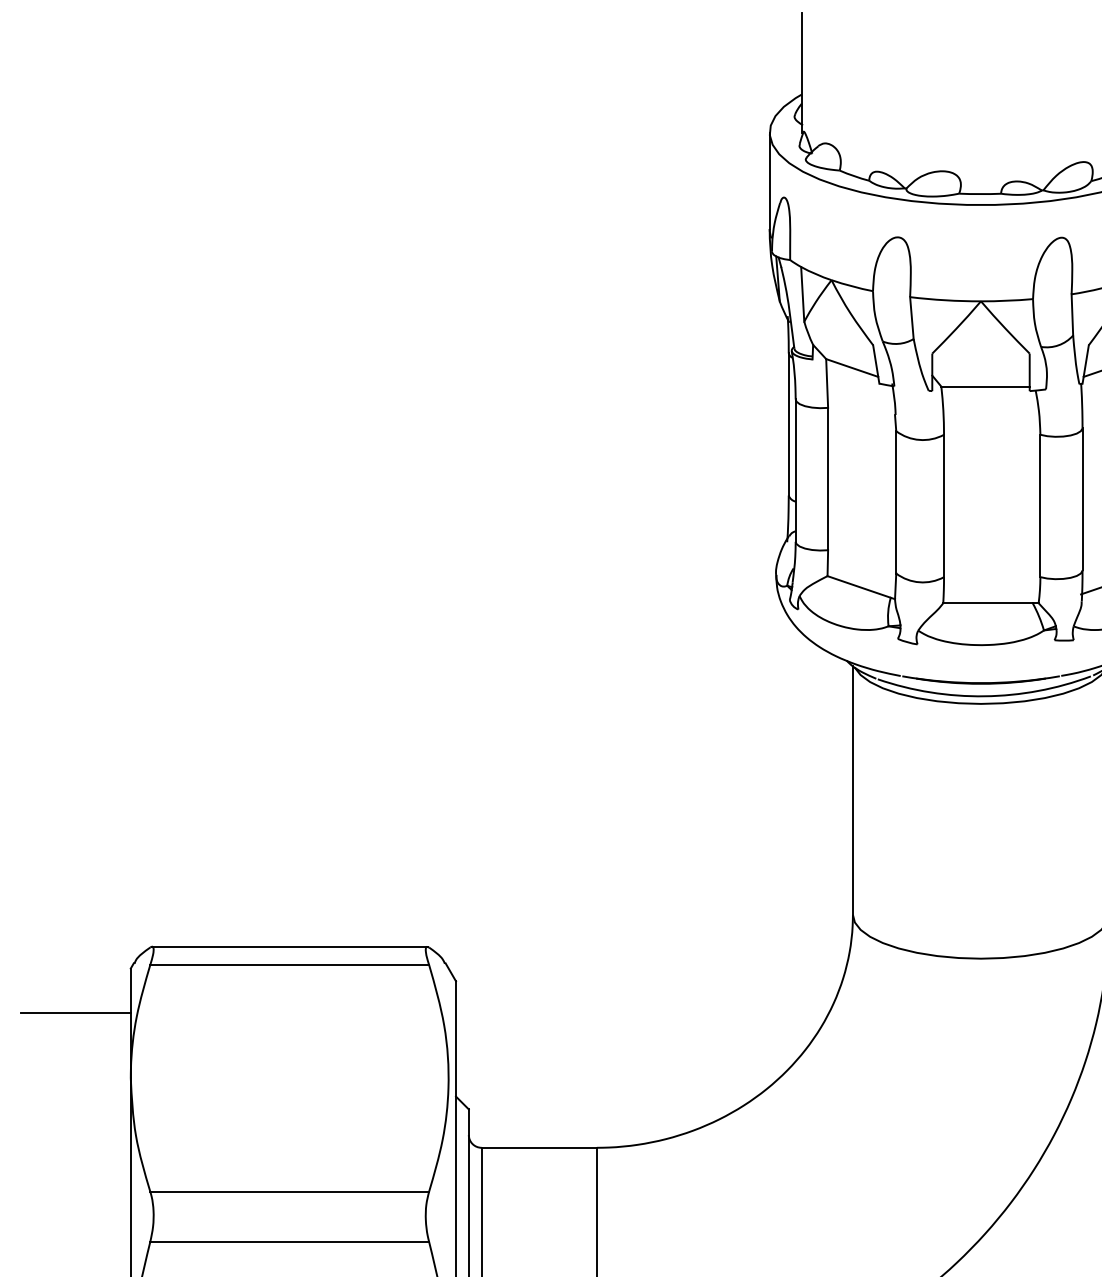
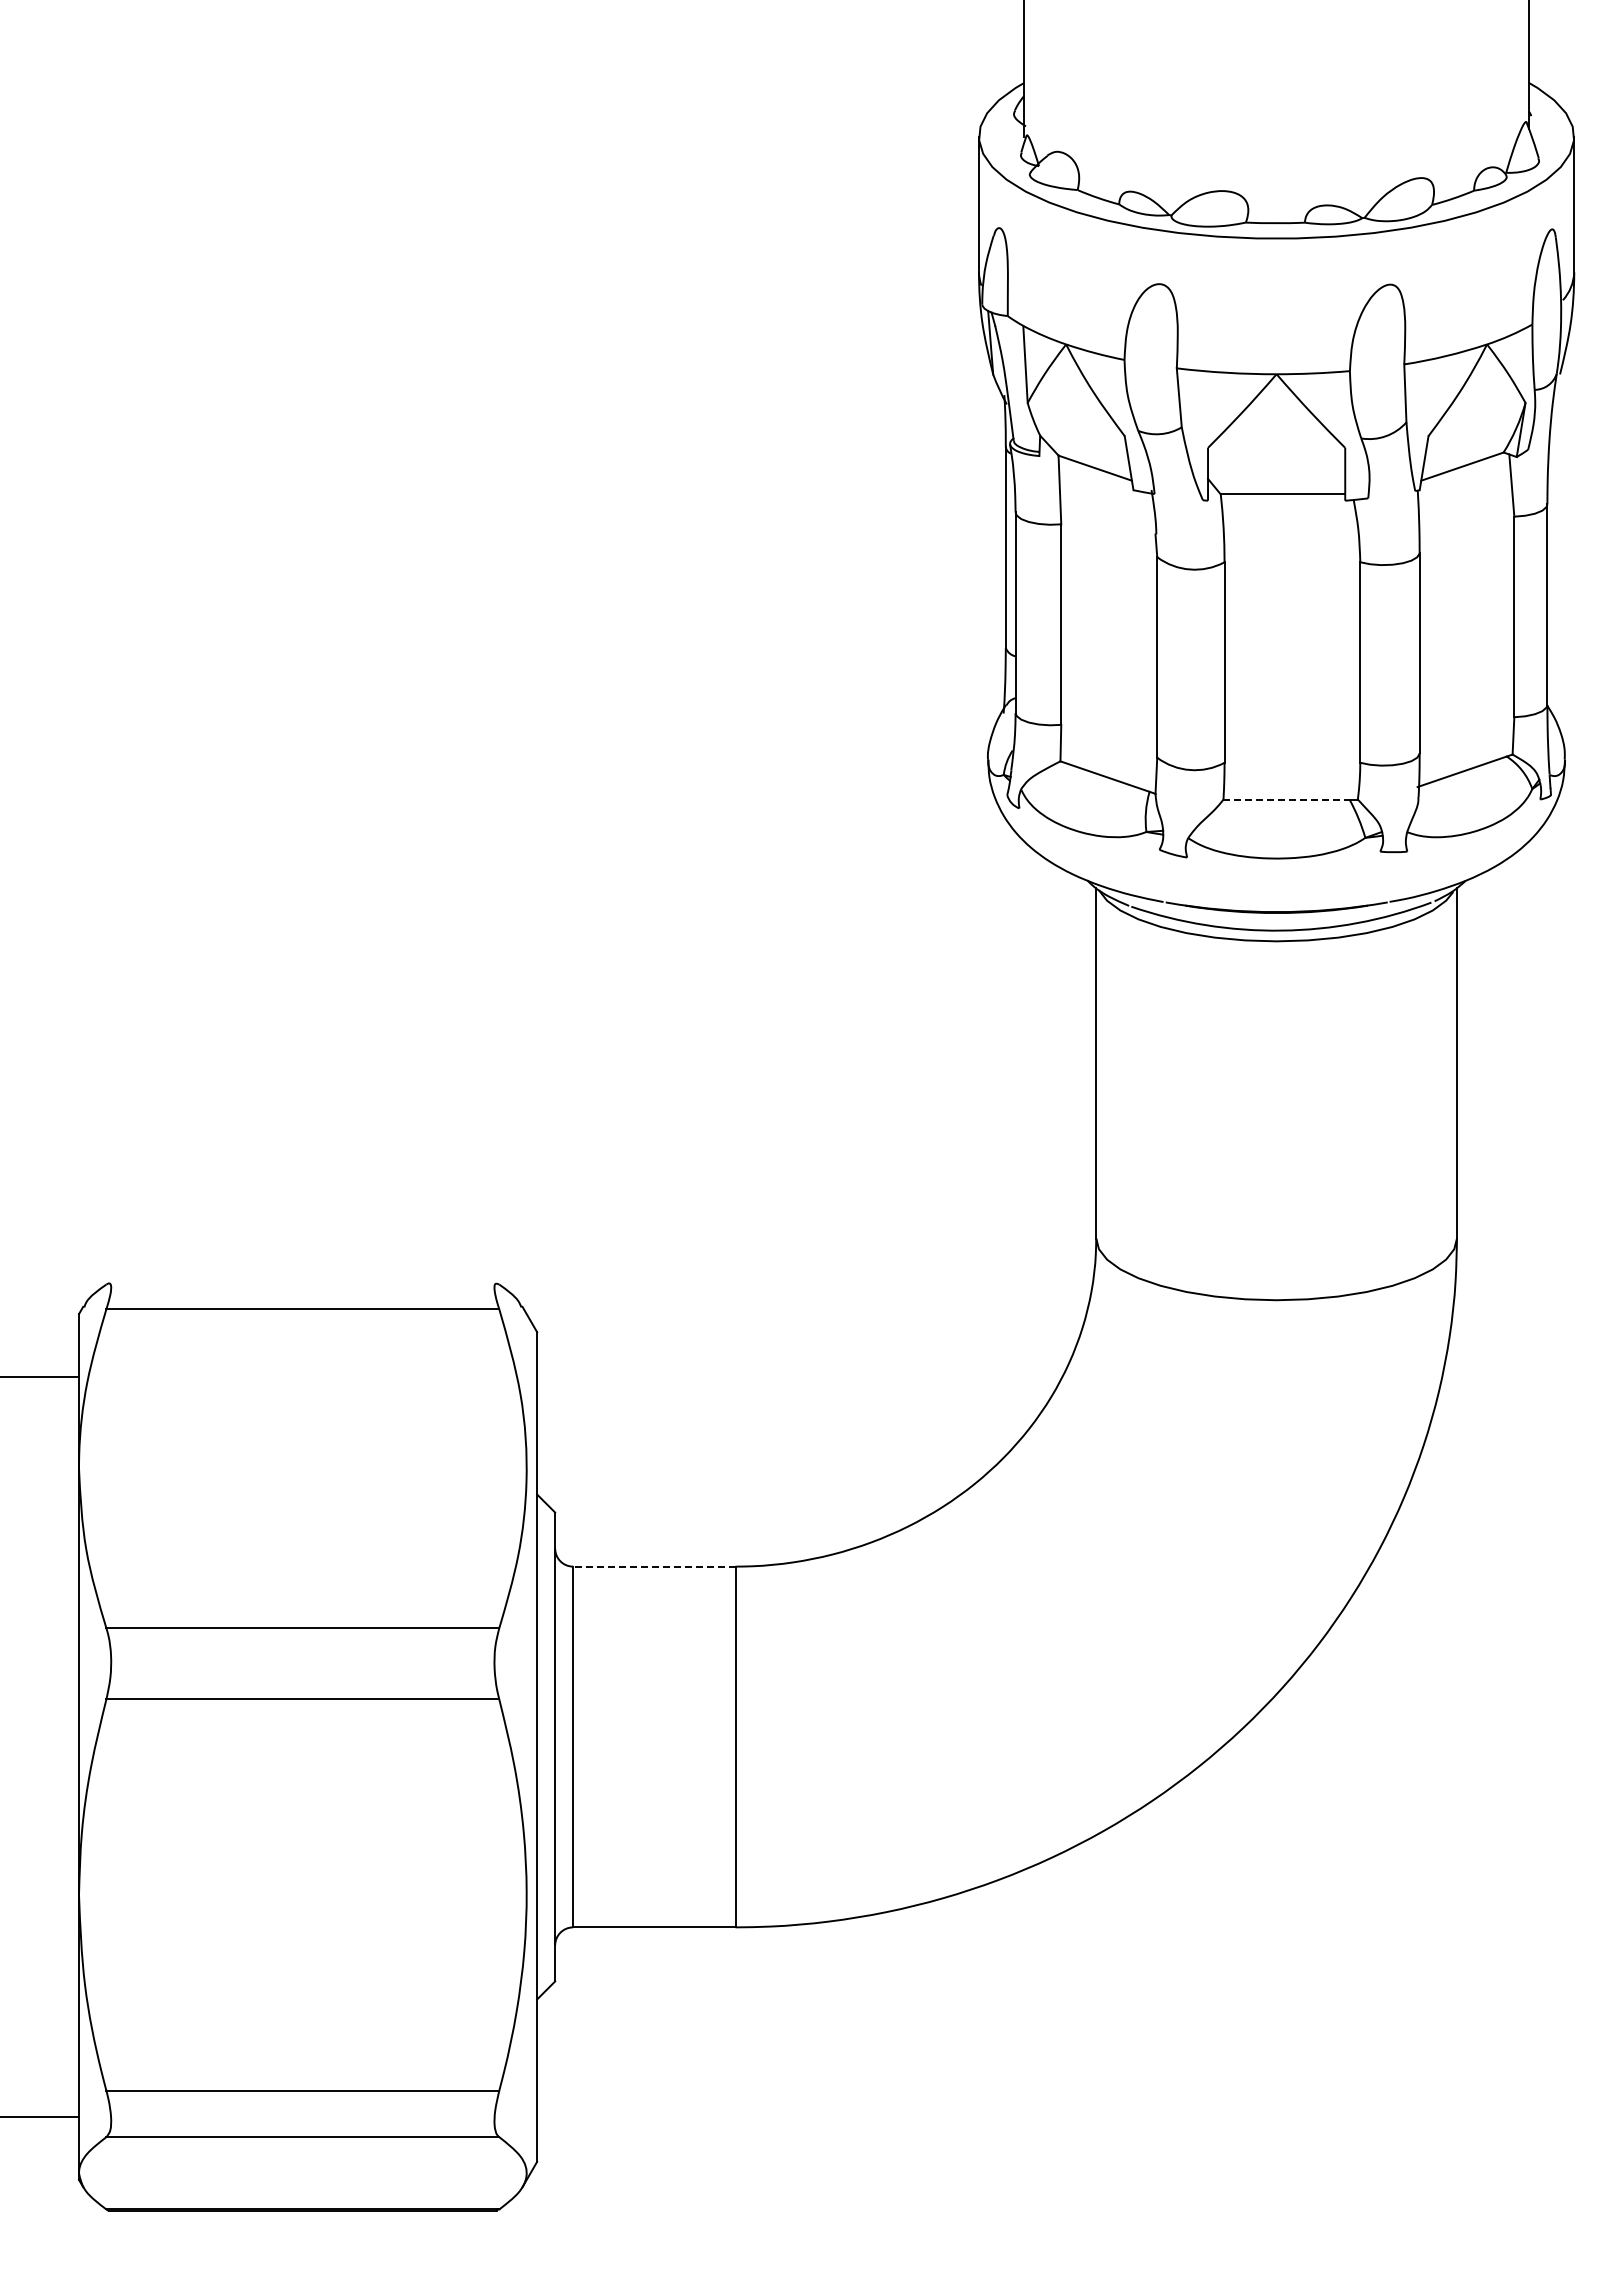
line: (988, 603) -> (1287, 799), solid -> dashed
line: (289, 946) -> (302, 1283), removed
line: (538, 1147) -> (653, 1566), solid -> dashed

